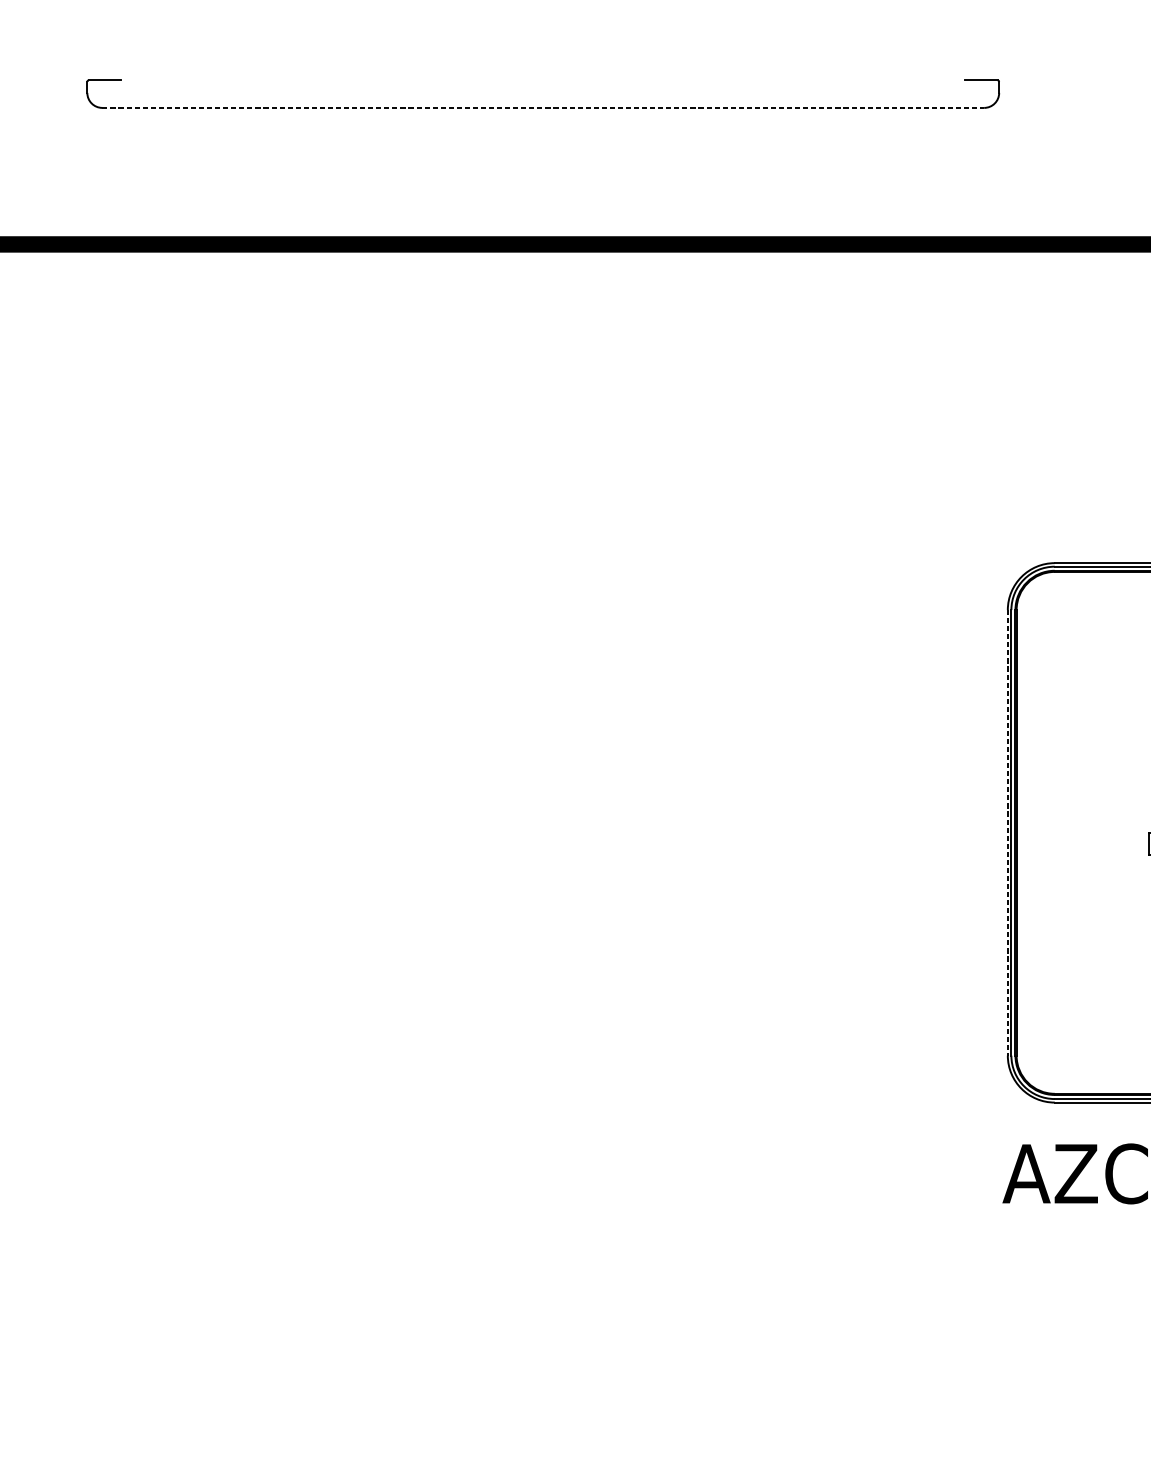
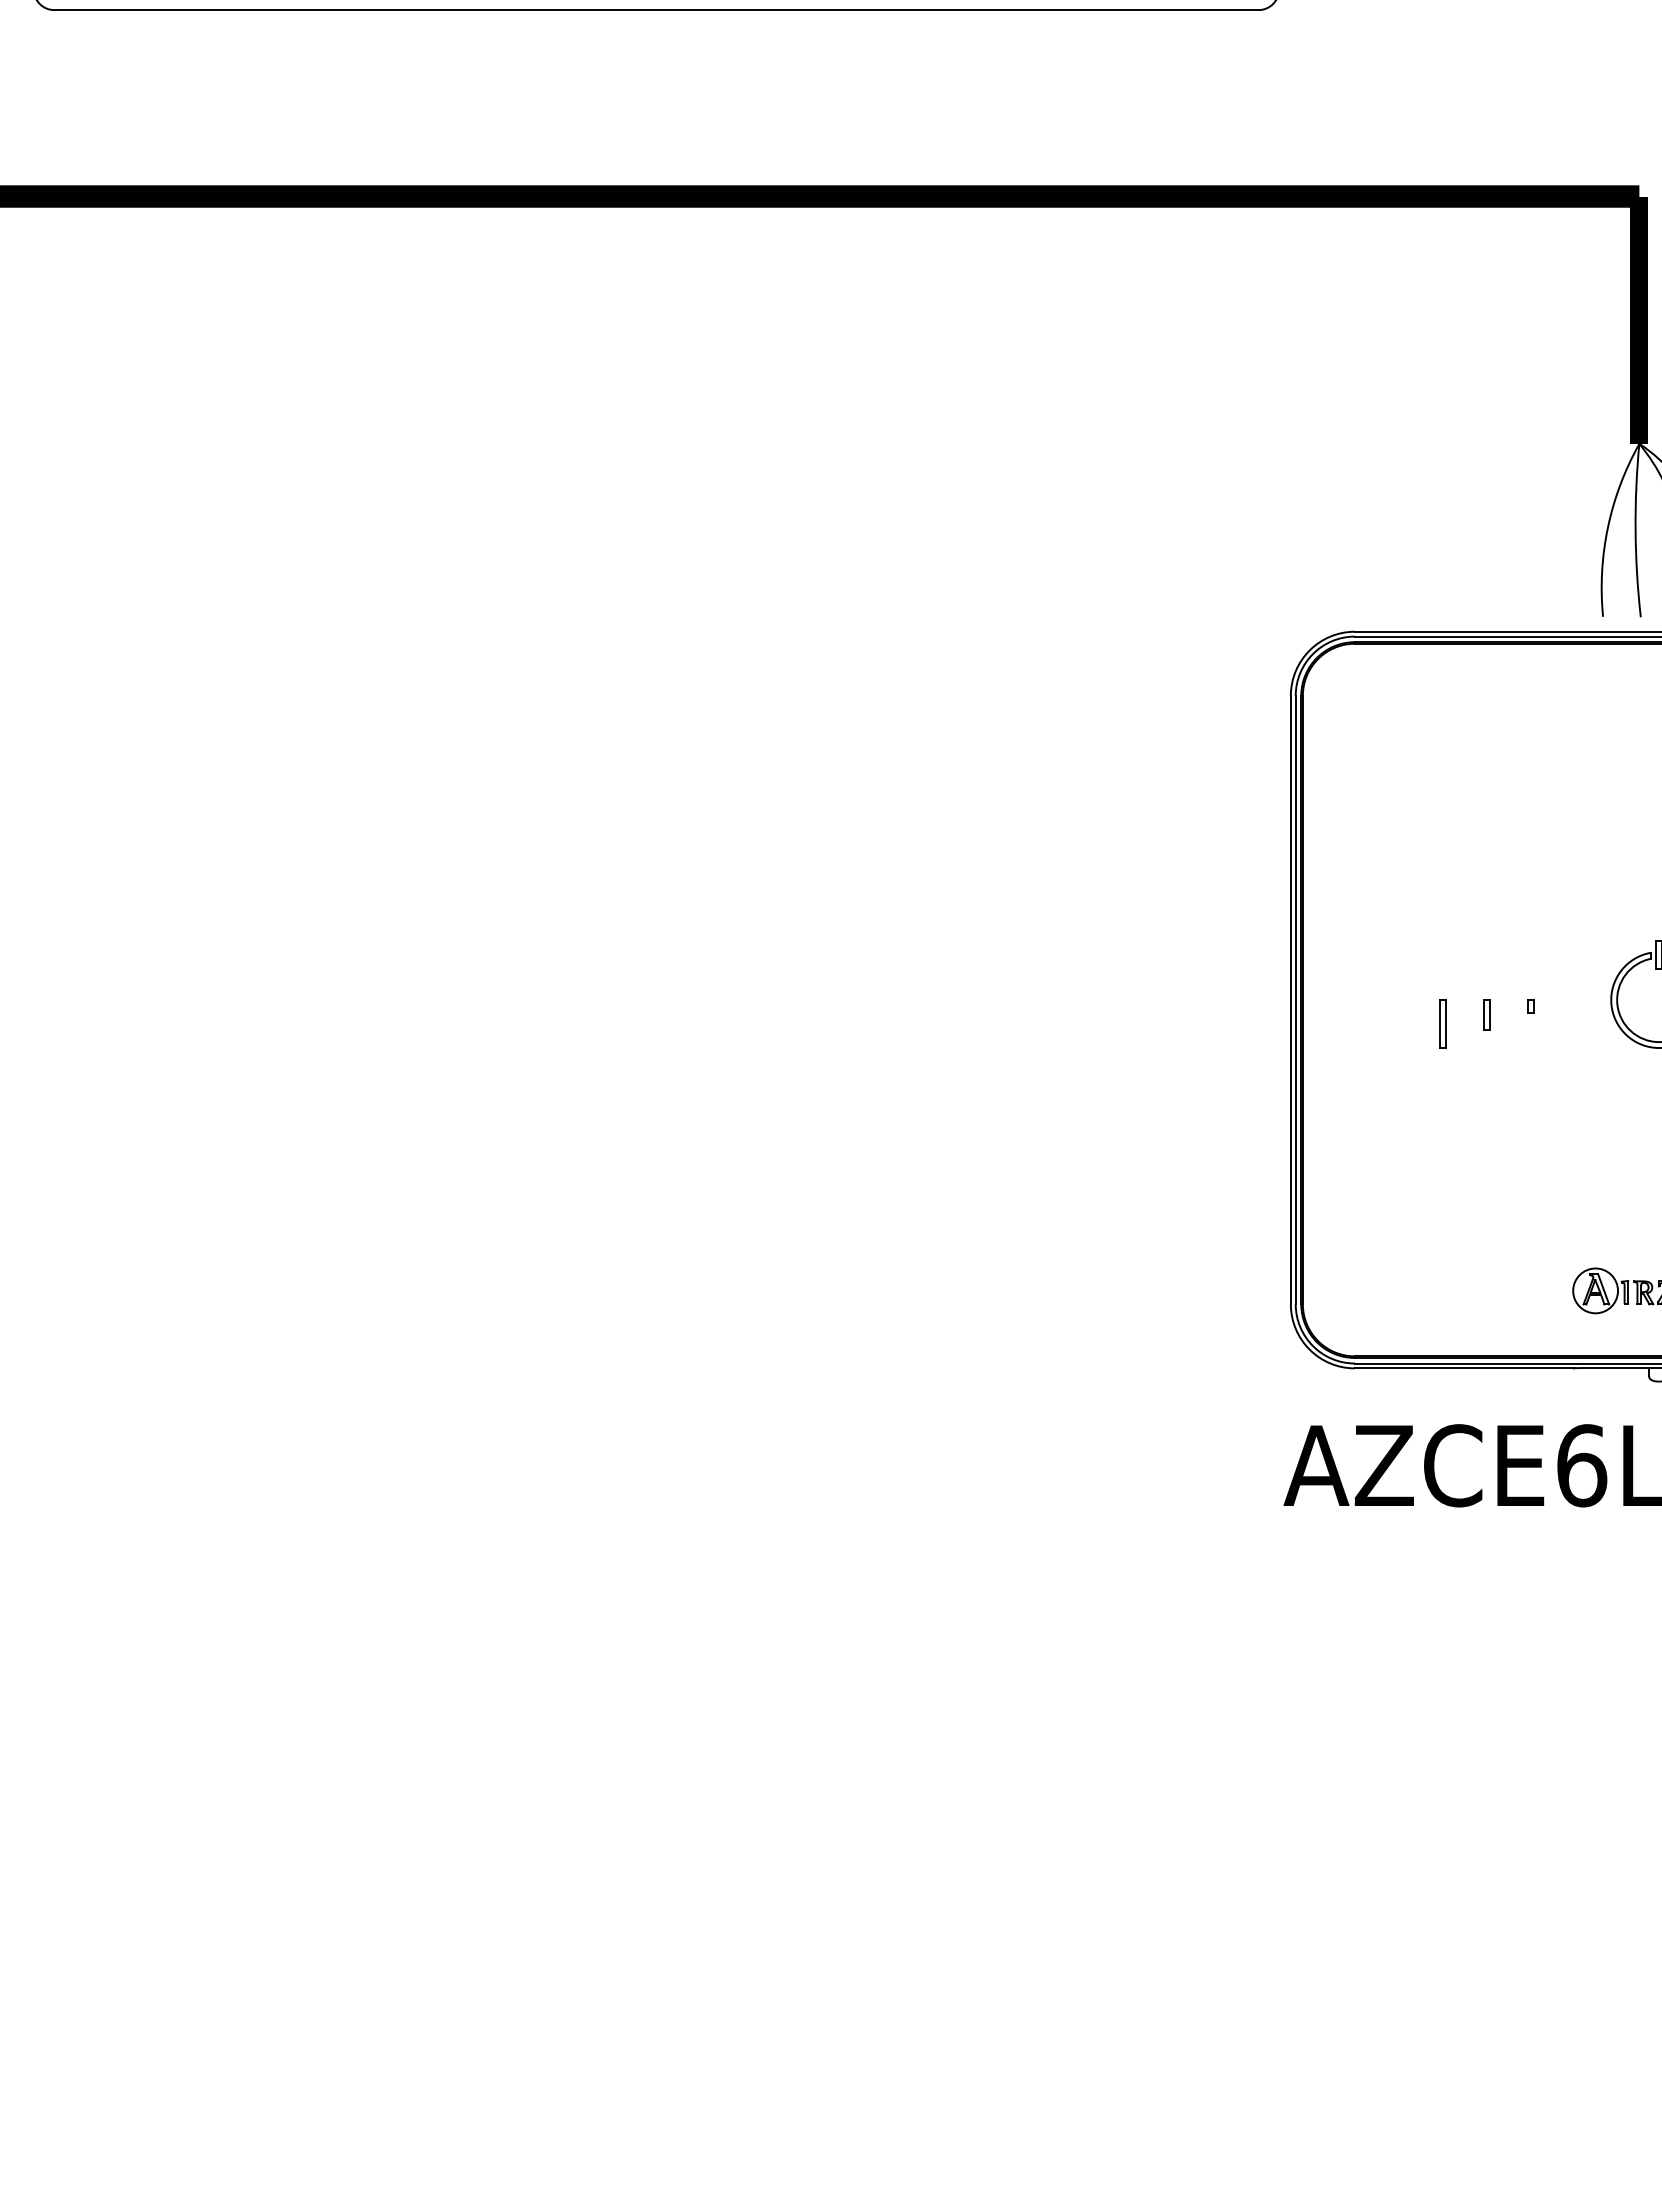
line: (543, 108) -> (656, 10), dashed -> solid
line: (1007, 833) -> (1290, 1000), dashed -> solid
part: (1118, 850) -> (1442, 1023), added

